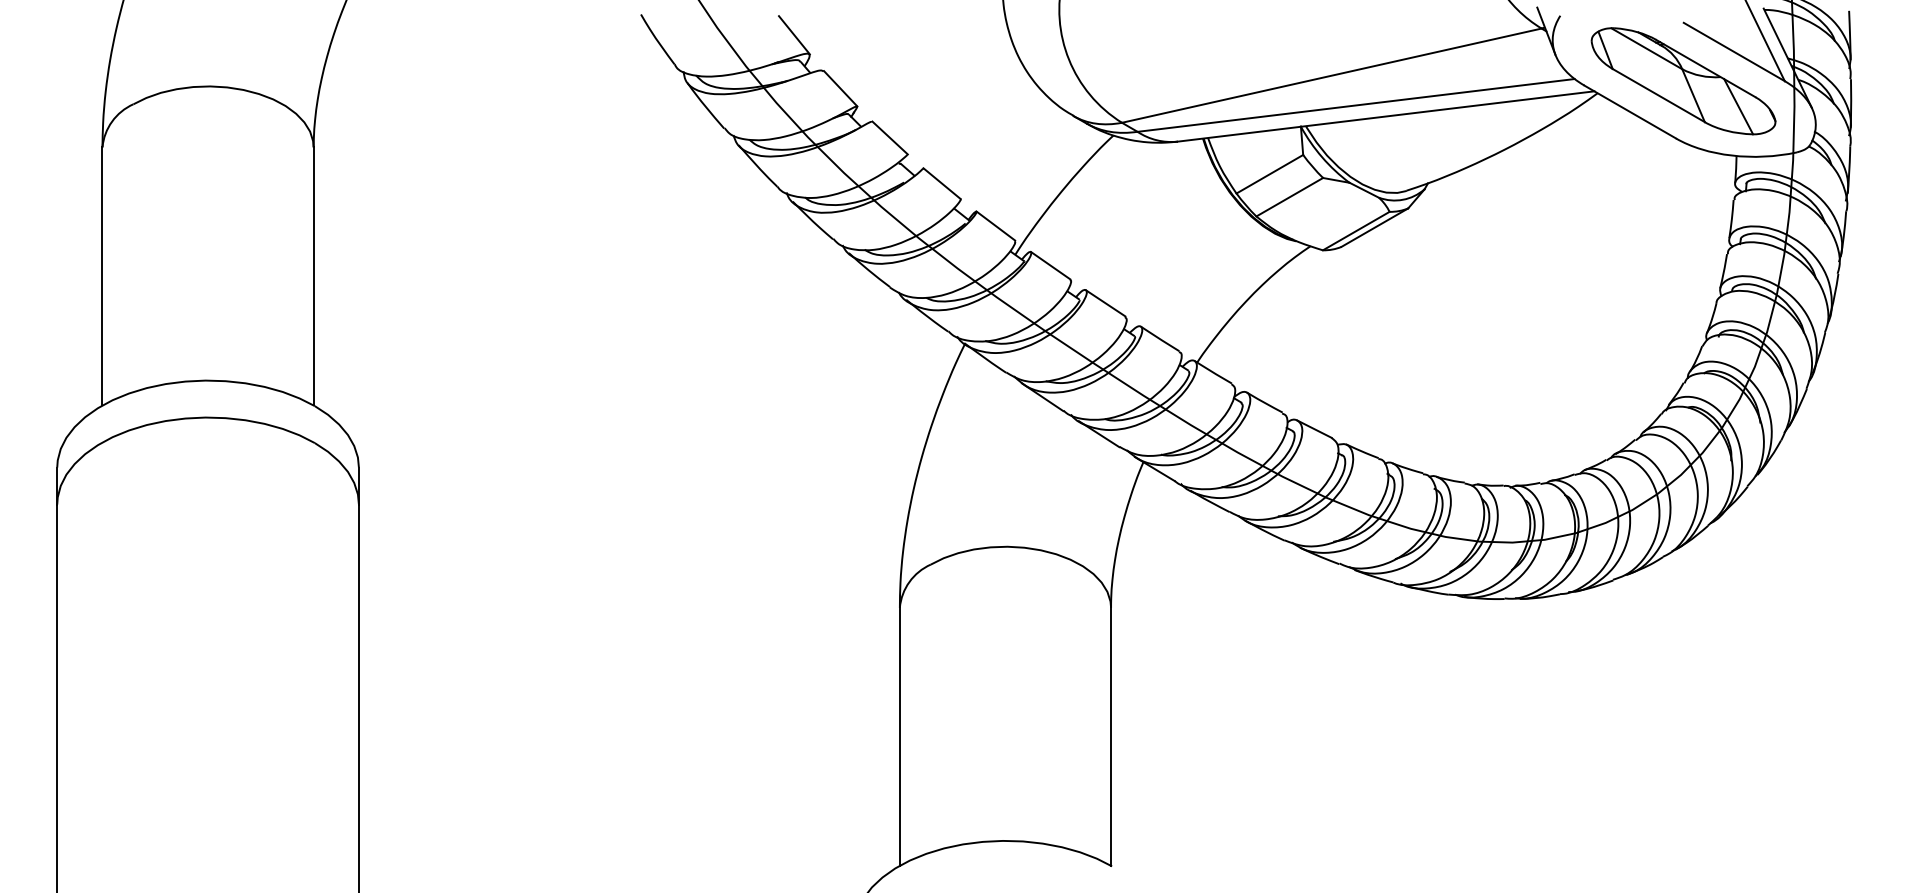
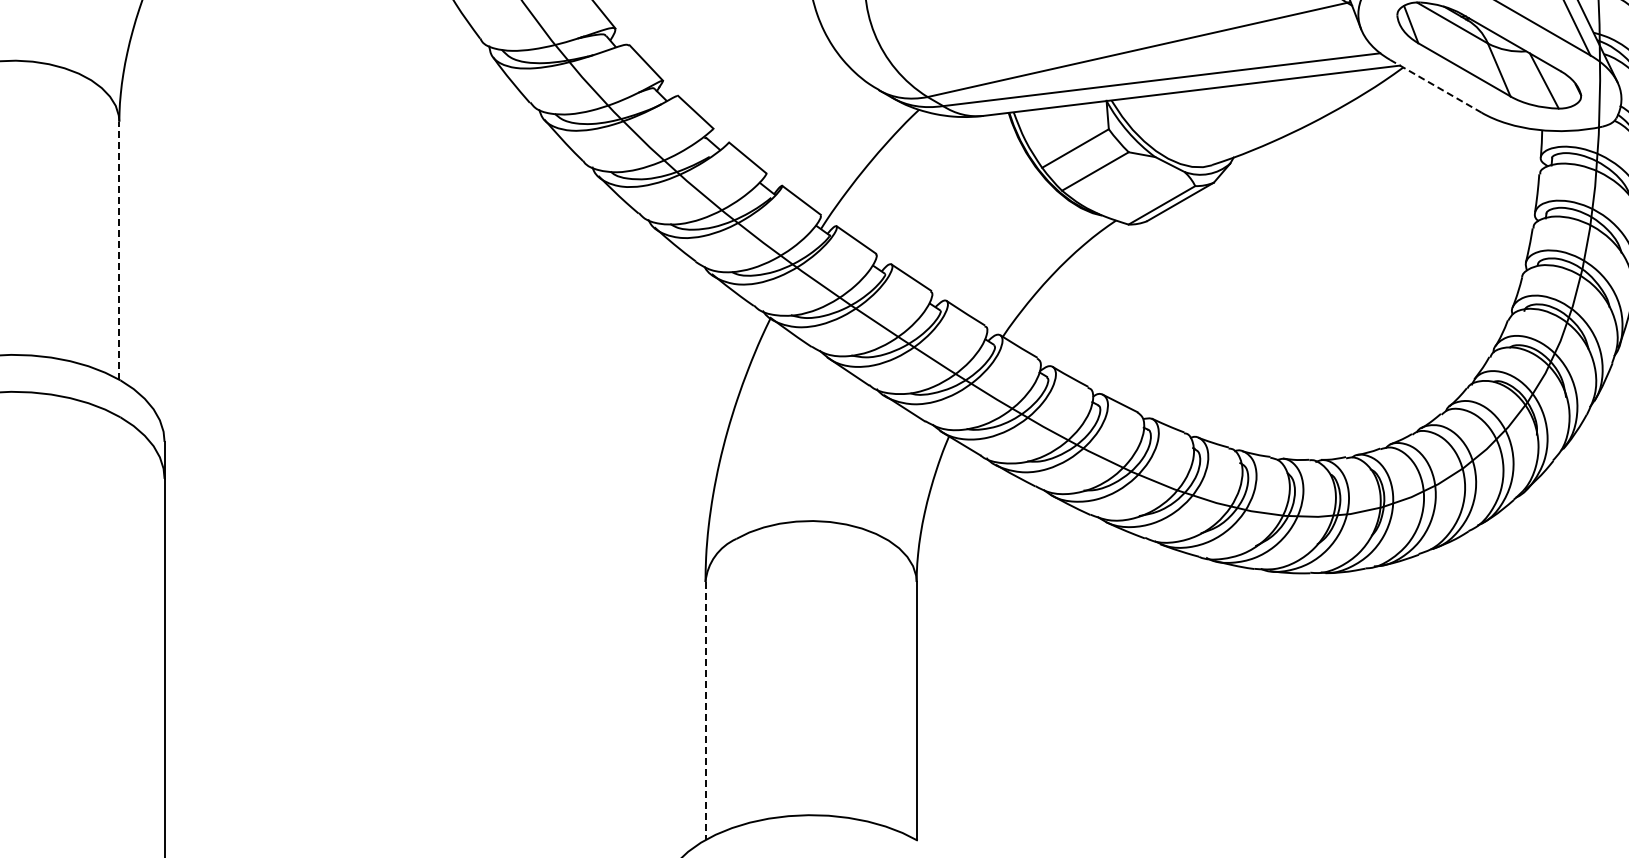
line: (1630, 112) -> (1436, 86), solid -> dashed
line: (313, 275) -> (119, 249), solid -> dashed
line: (899, 737) -> (705, 711), solid -> dashed

